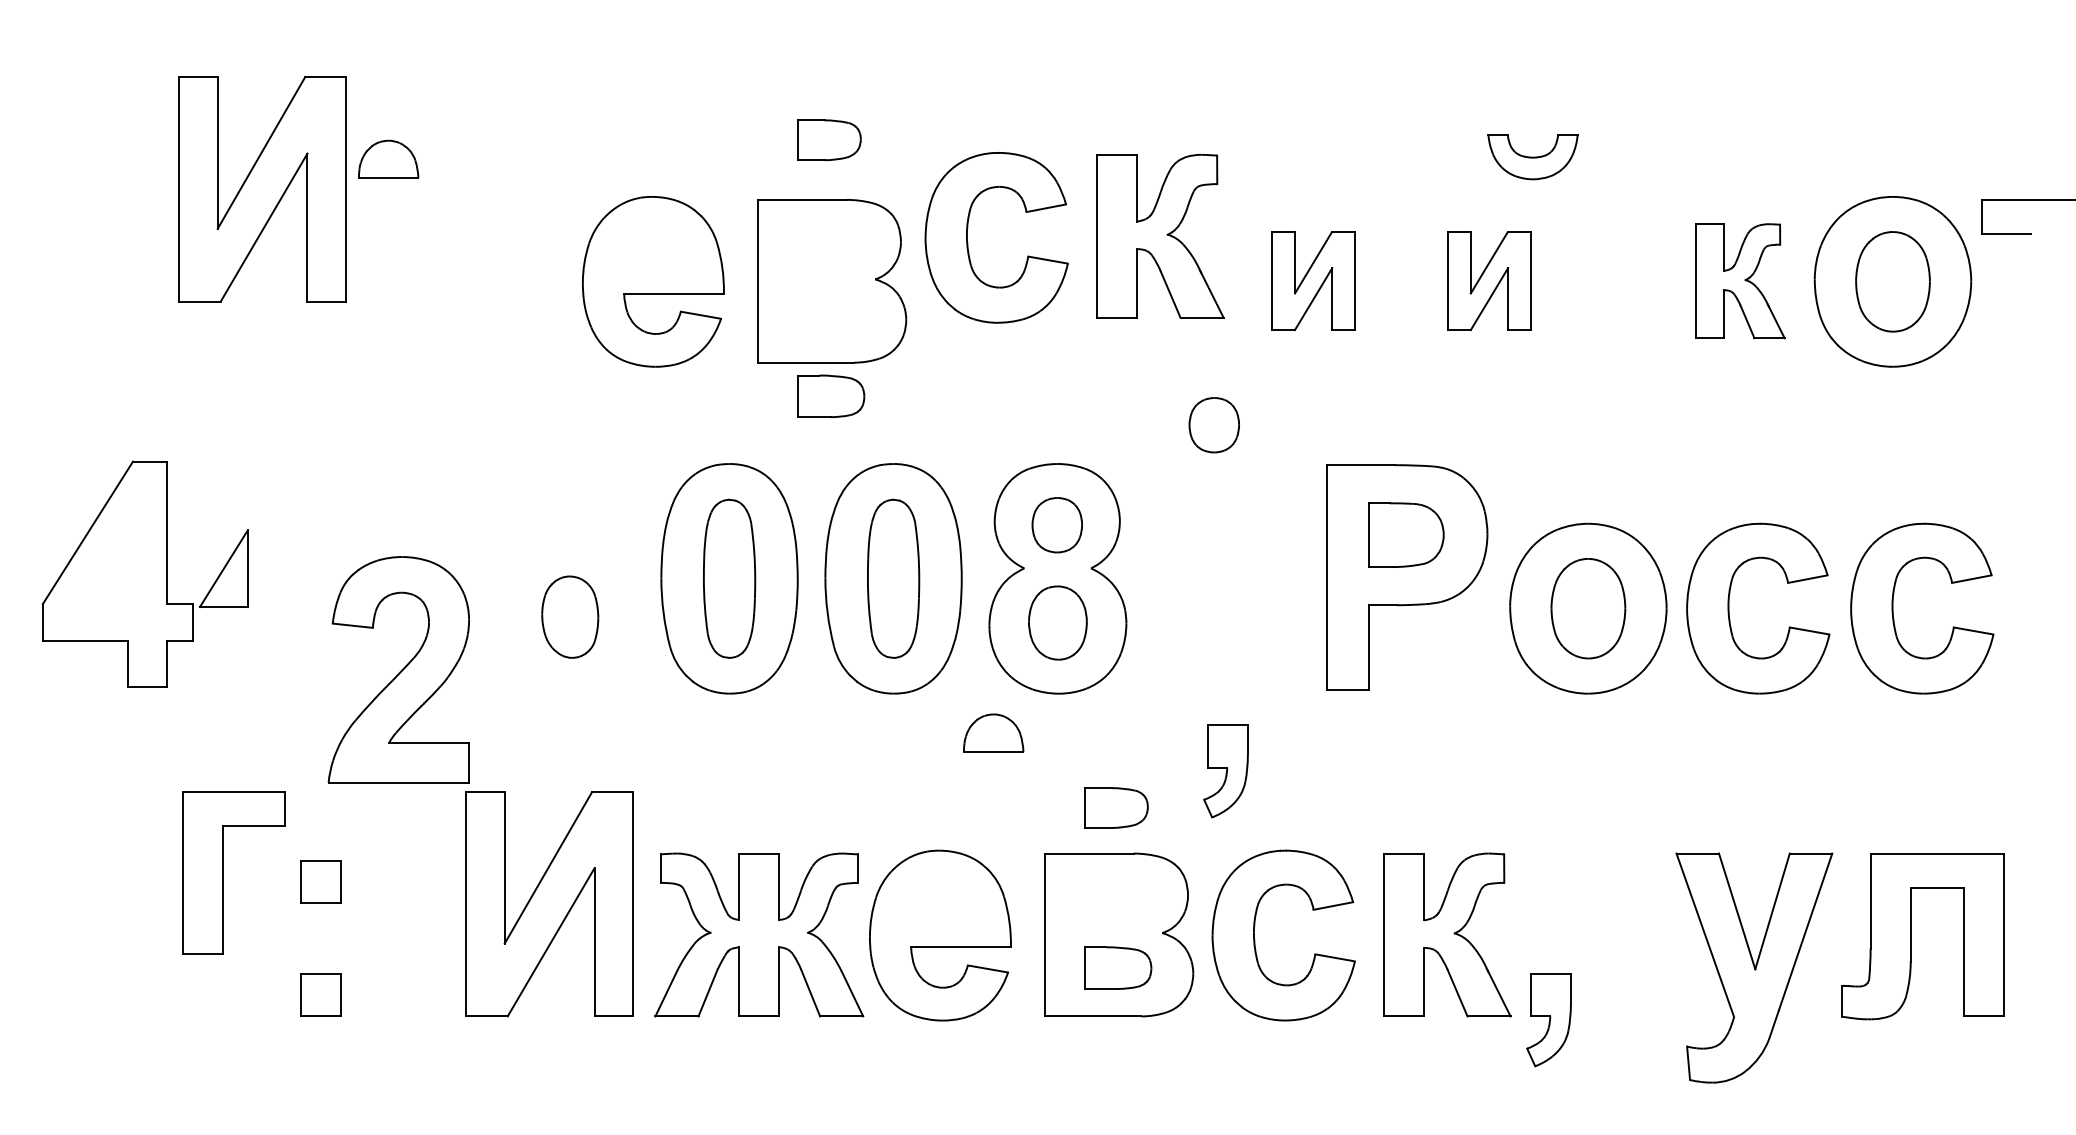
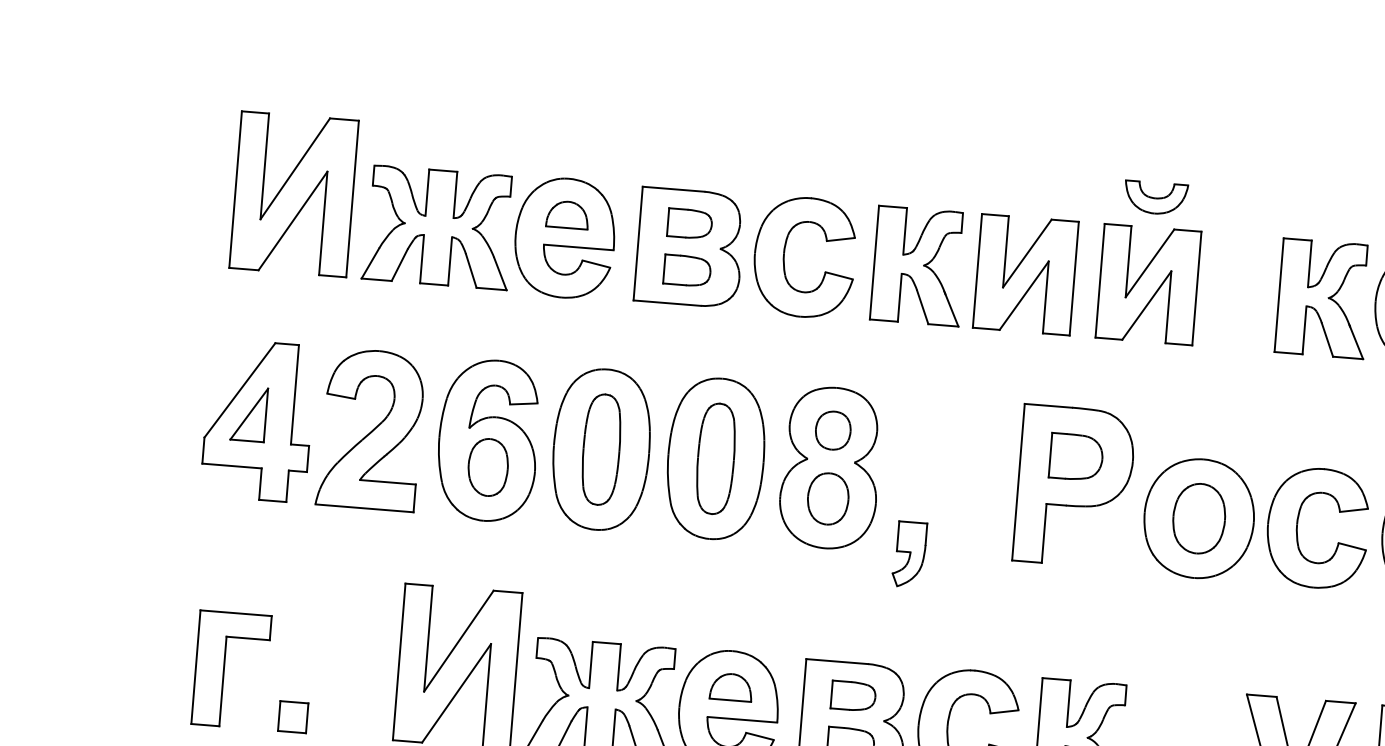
part: (829, 140) -> (689, 224), moved
part: (1532, 157) -> (1155, 198), moved
part: (388, 158) -> (567, 214), moved
part: (262, 189) -> (294, 194), moved
part: (1160, 235) -> (919, 265), moved
part: (968, 242) -> (784, 259), moved
part: (472, 280) -> (438, 227), added
part: (1313, 280) -> (1025, 274), size x1.67
part: (1489, 280) -> (1148, 284), size x1.67
part: (1740, 280) -> (1323, 298), size x1.43
part: (831, 395) -> (687, 270), moved
part: (1213, 425) -> (947, 369), removed
part: (117, 573) -> (258, 420), moved
part: (567, 578) -> (488, 440), added
part: (398, 669) -> (370, 429), moved
part: (993, 732) -> (731, 686), moved
part: (1225, 771) -> (909, 554), moved
part: (1116, 807) -> (853, 695), moved
part: (223, 872) -> (224, 669), moved
part: (320, 881) -> (299, 637), removed

